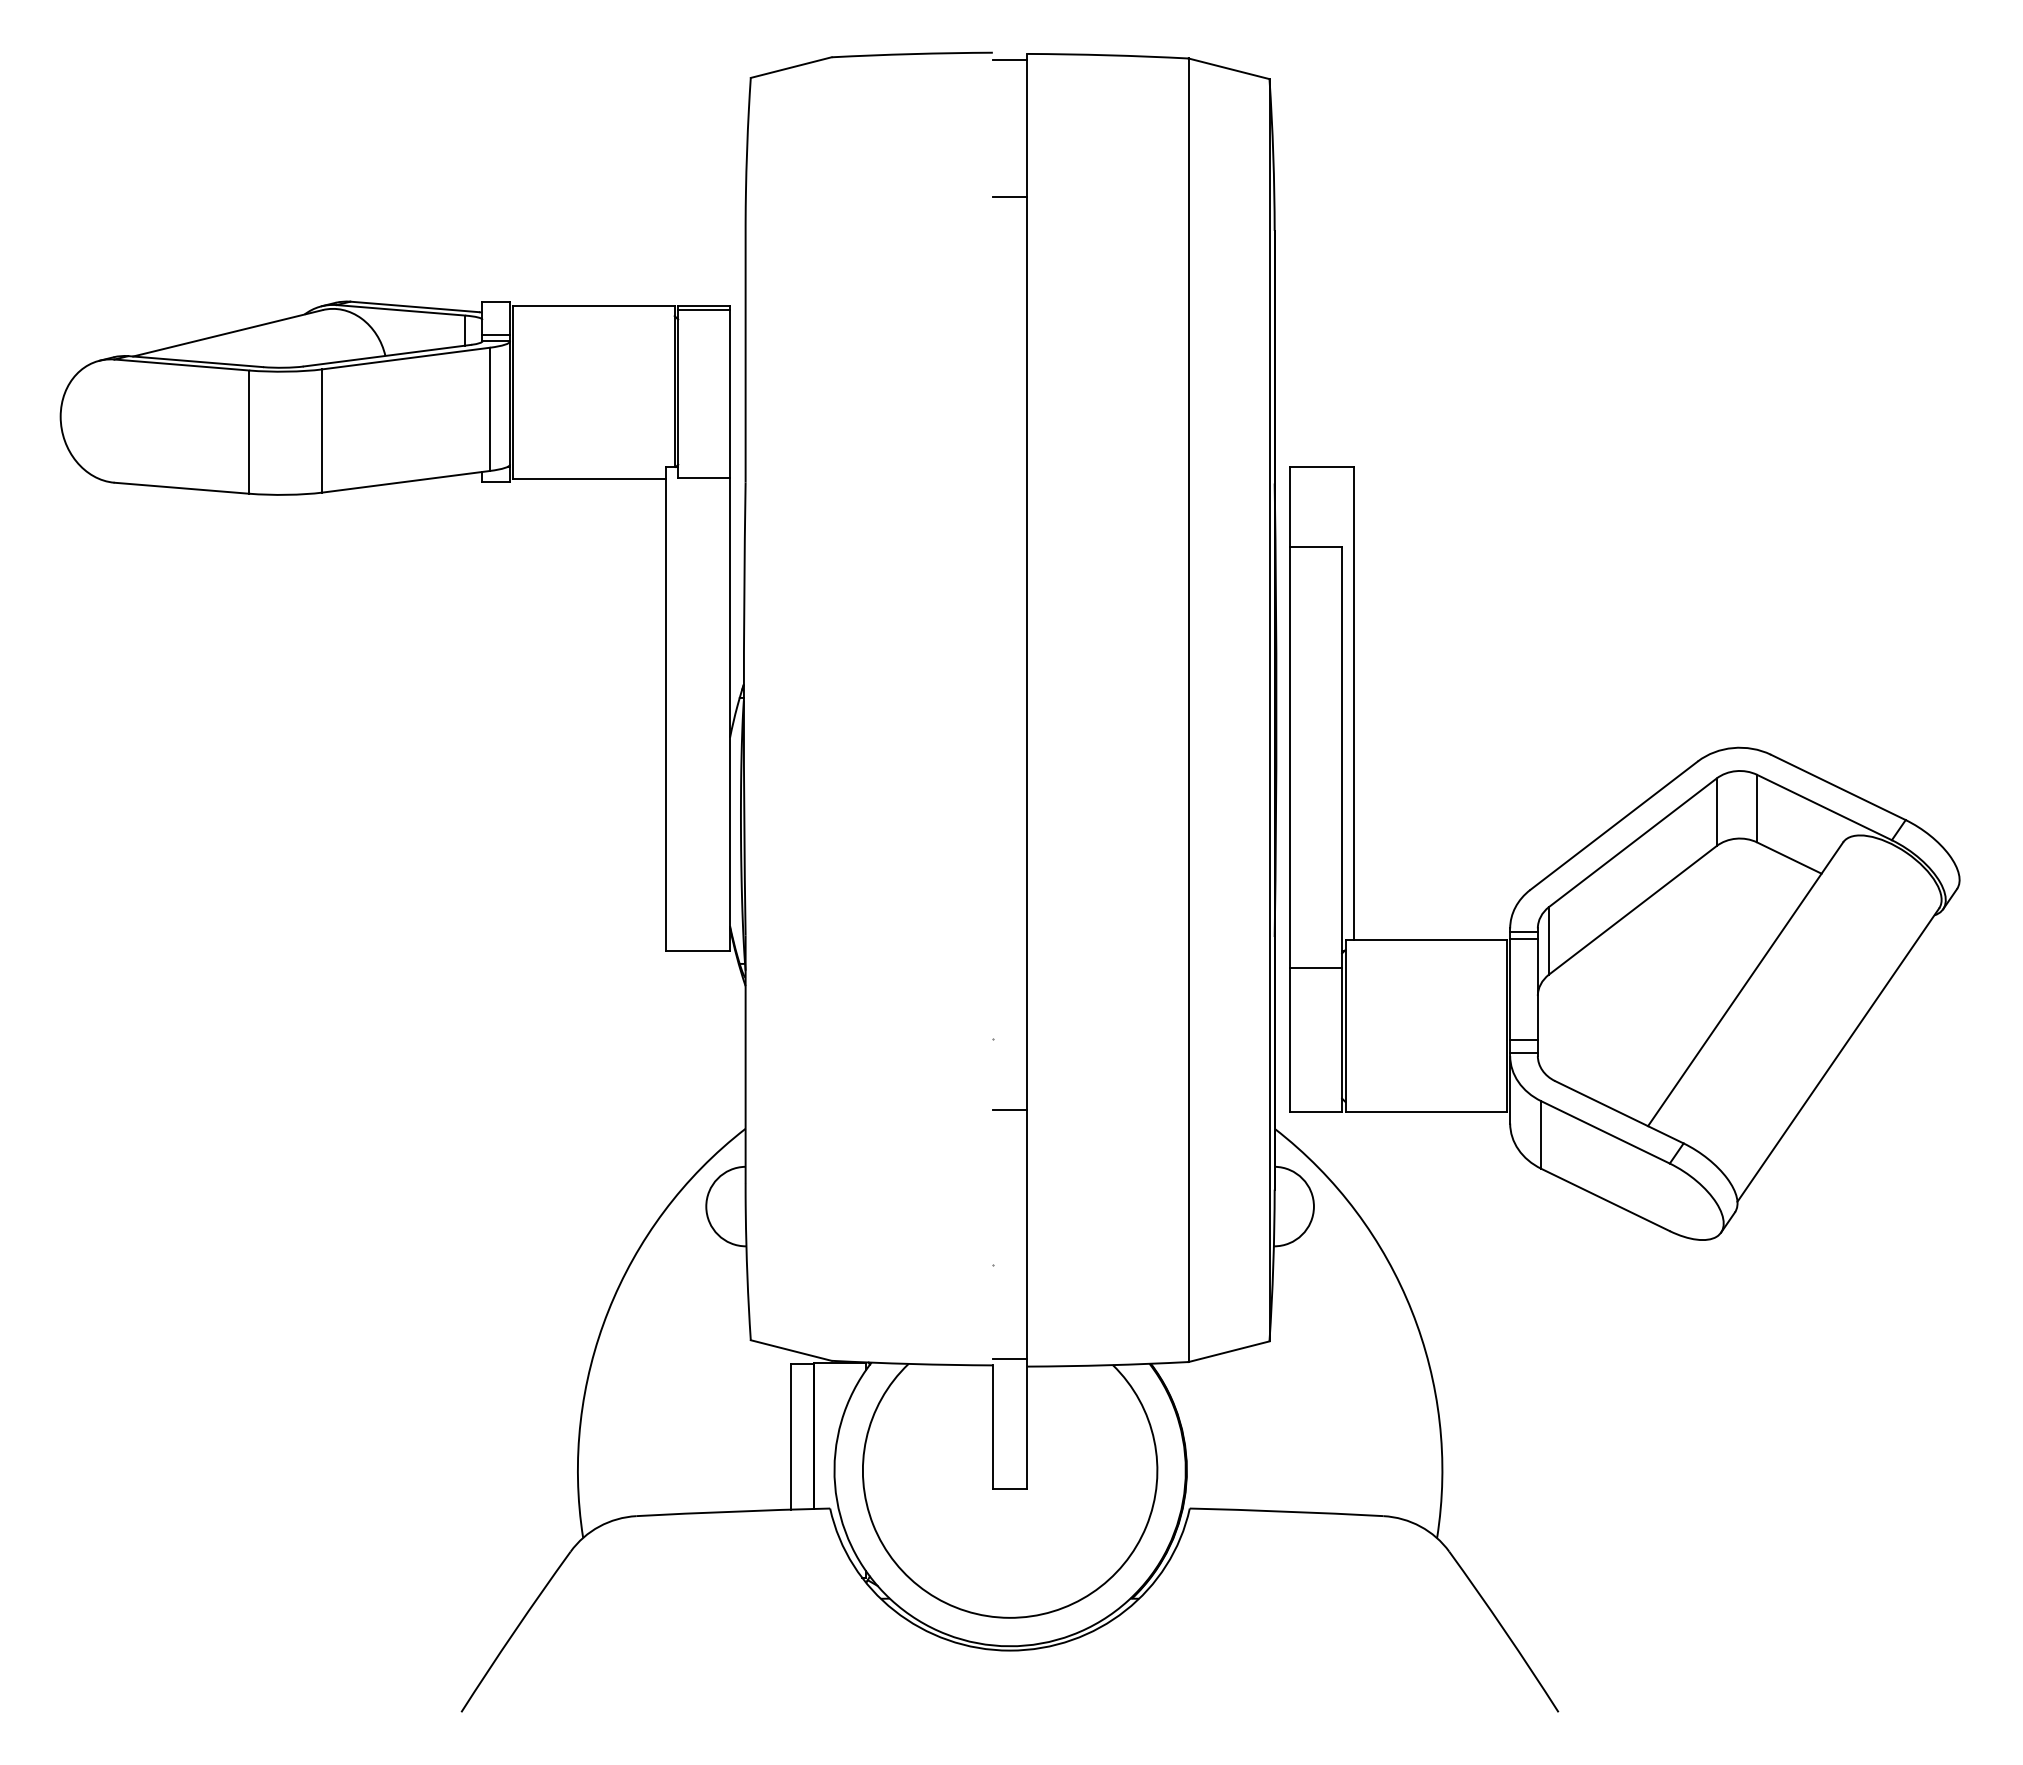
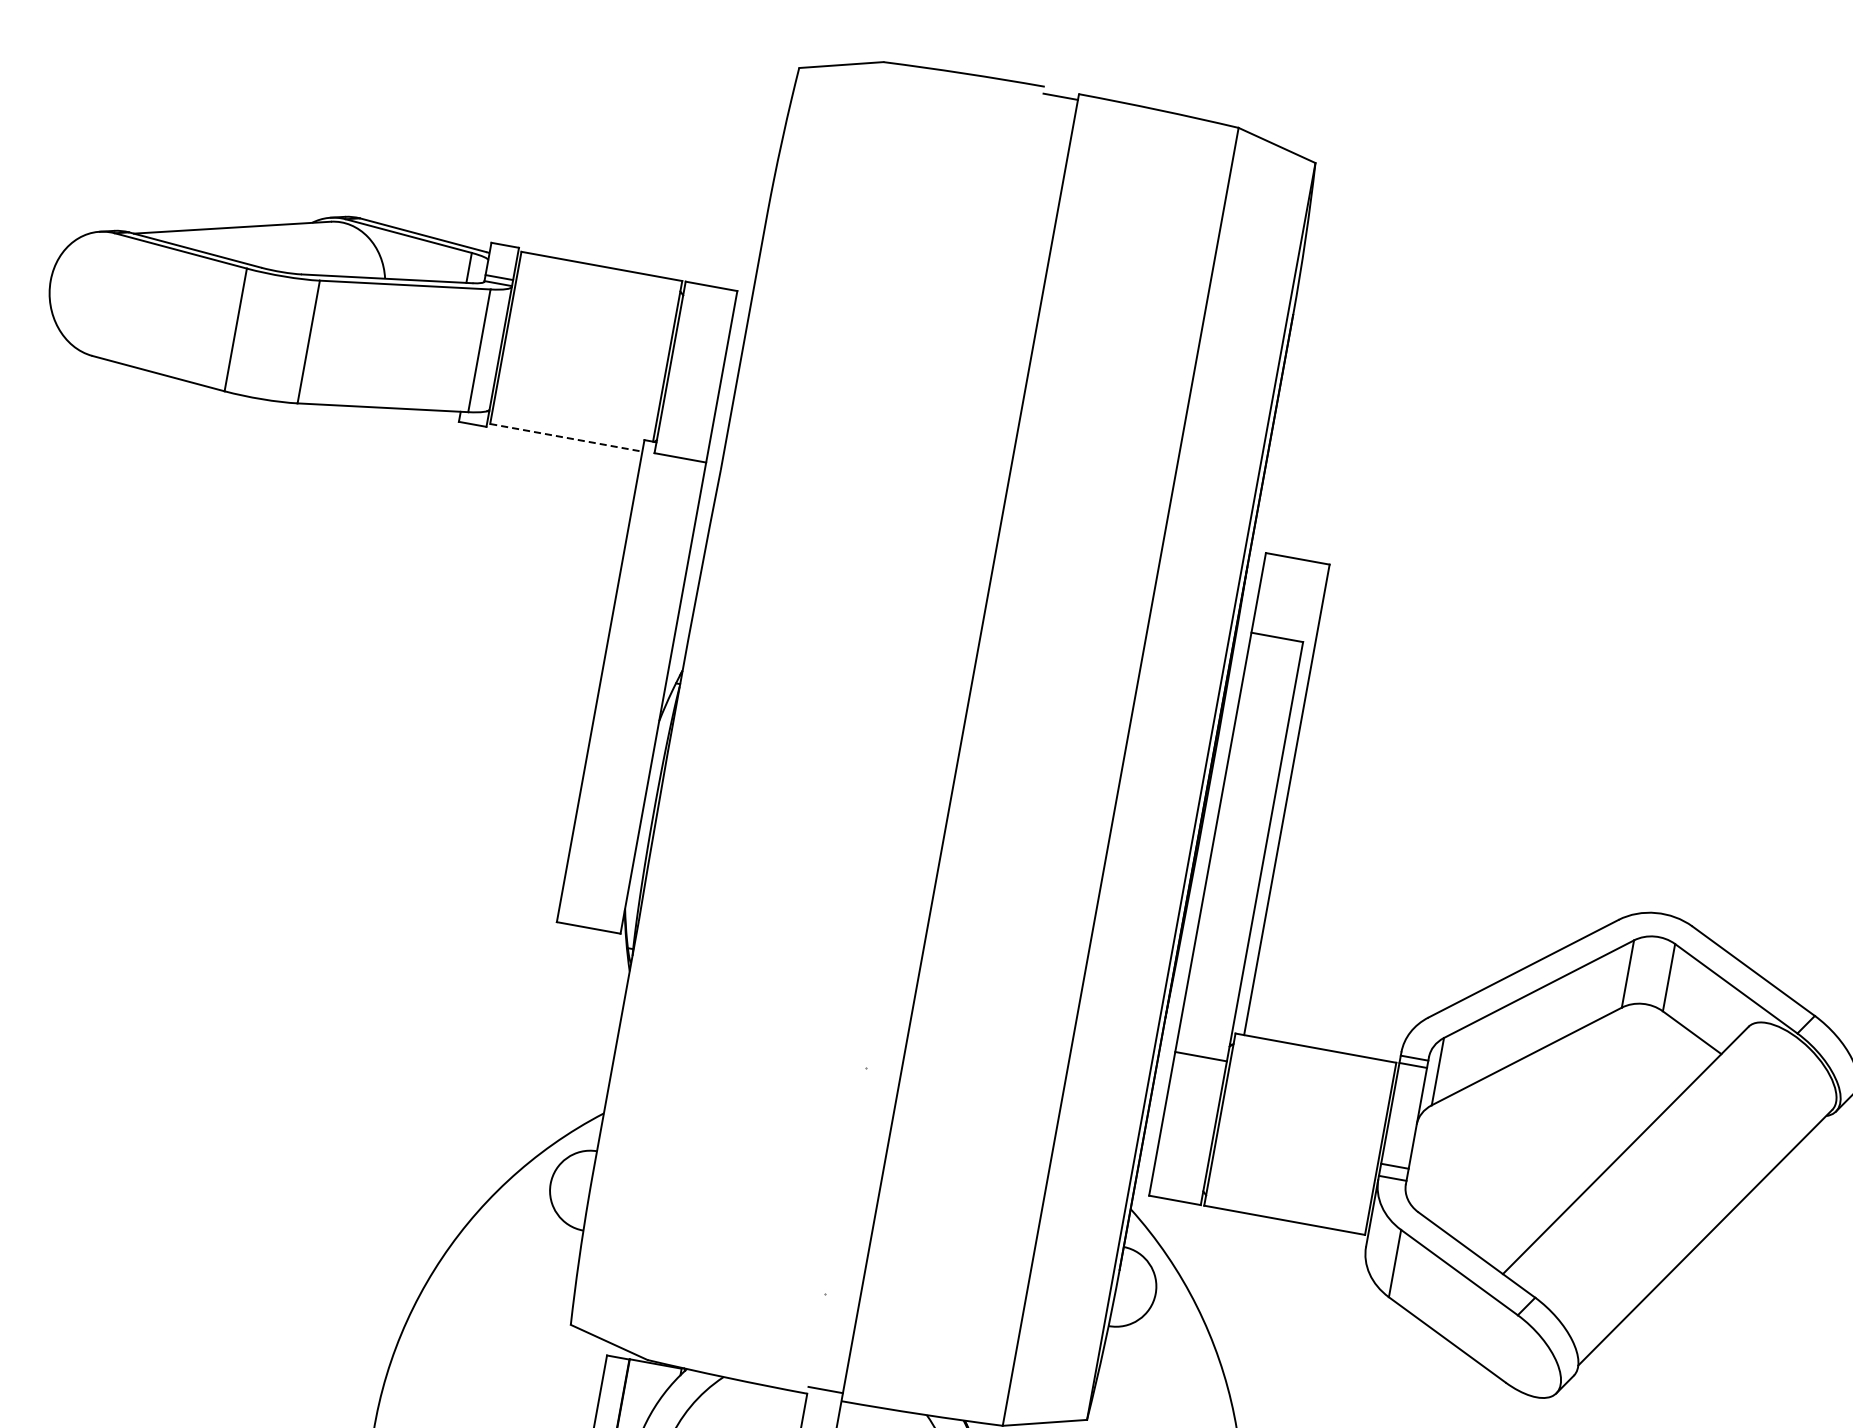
line: (1009, 196) -> (1035, 232), removed
line: (704, 309) -> (711, 290), removed
line: (590, 478) -> (567, 437), solid -> dashed
line: (1009, 1109) -> (870, 1141), removed

